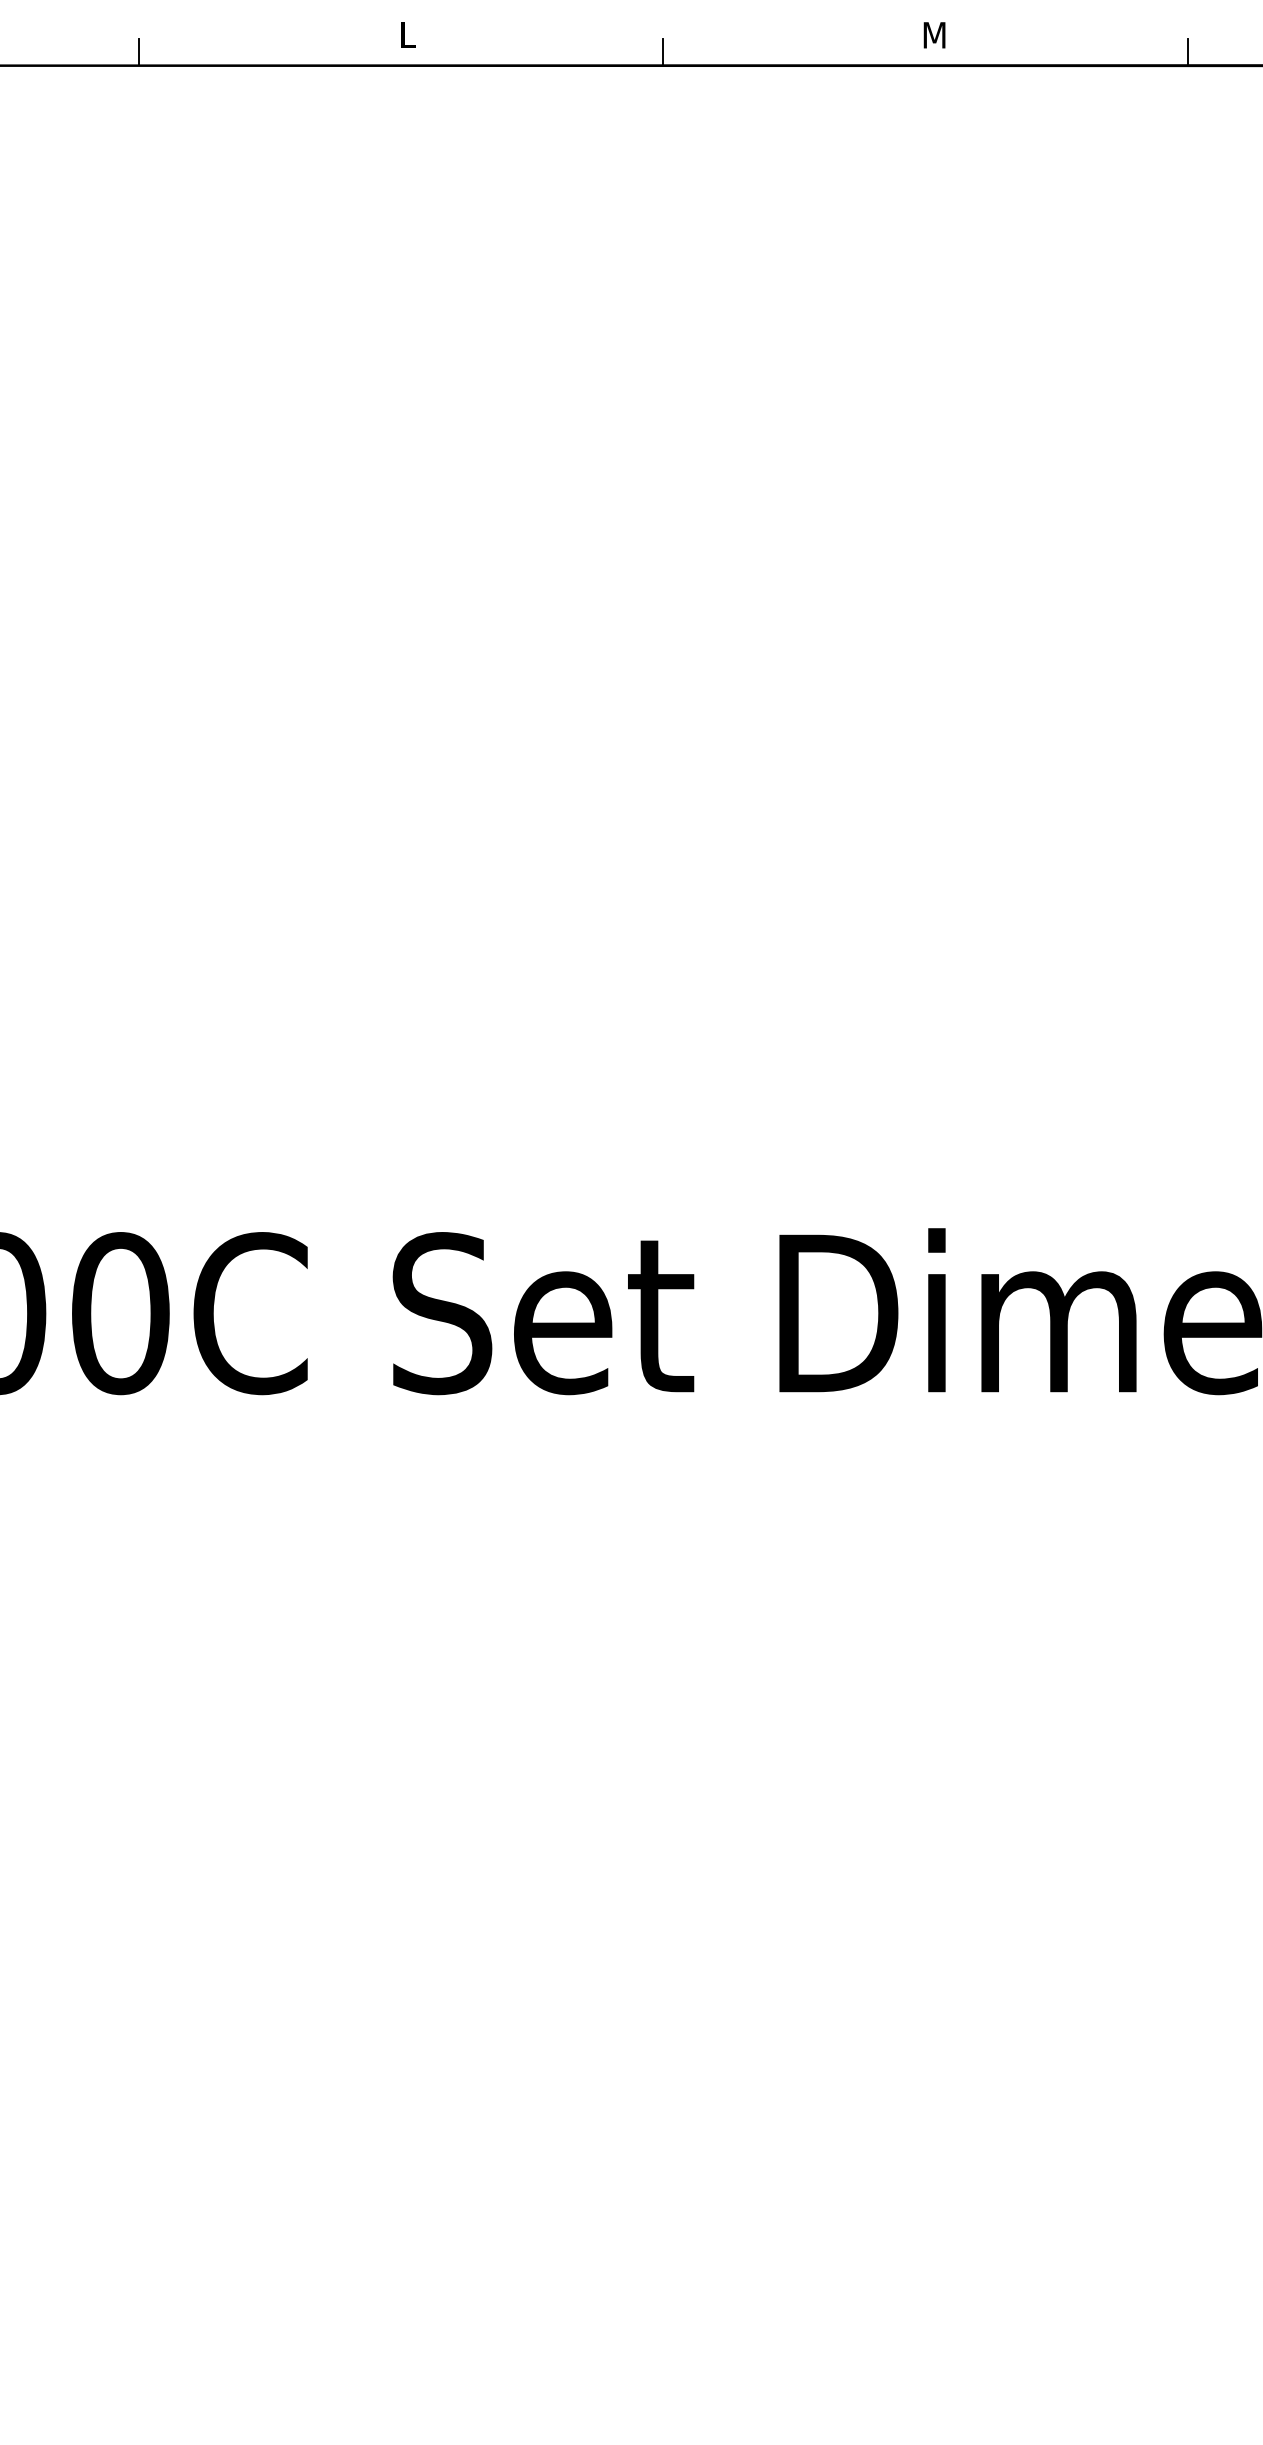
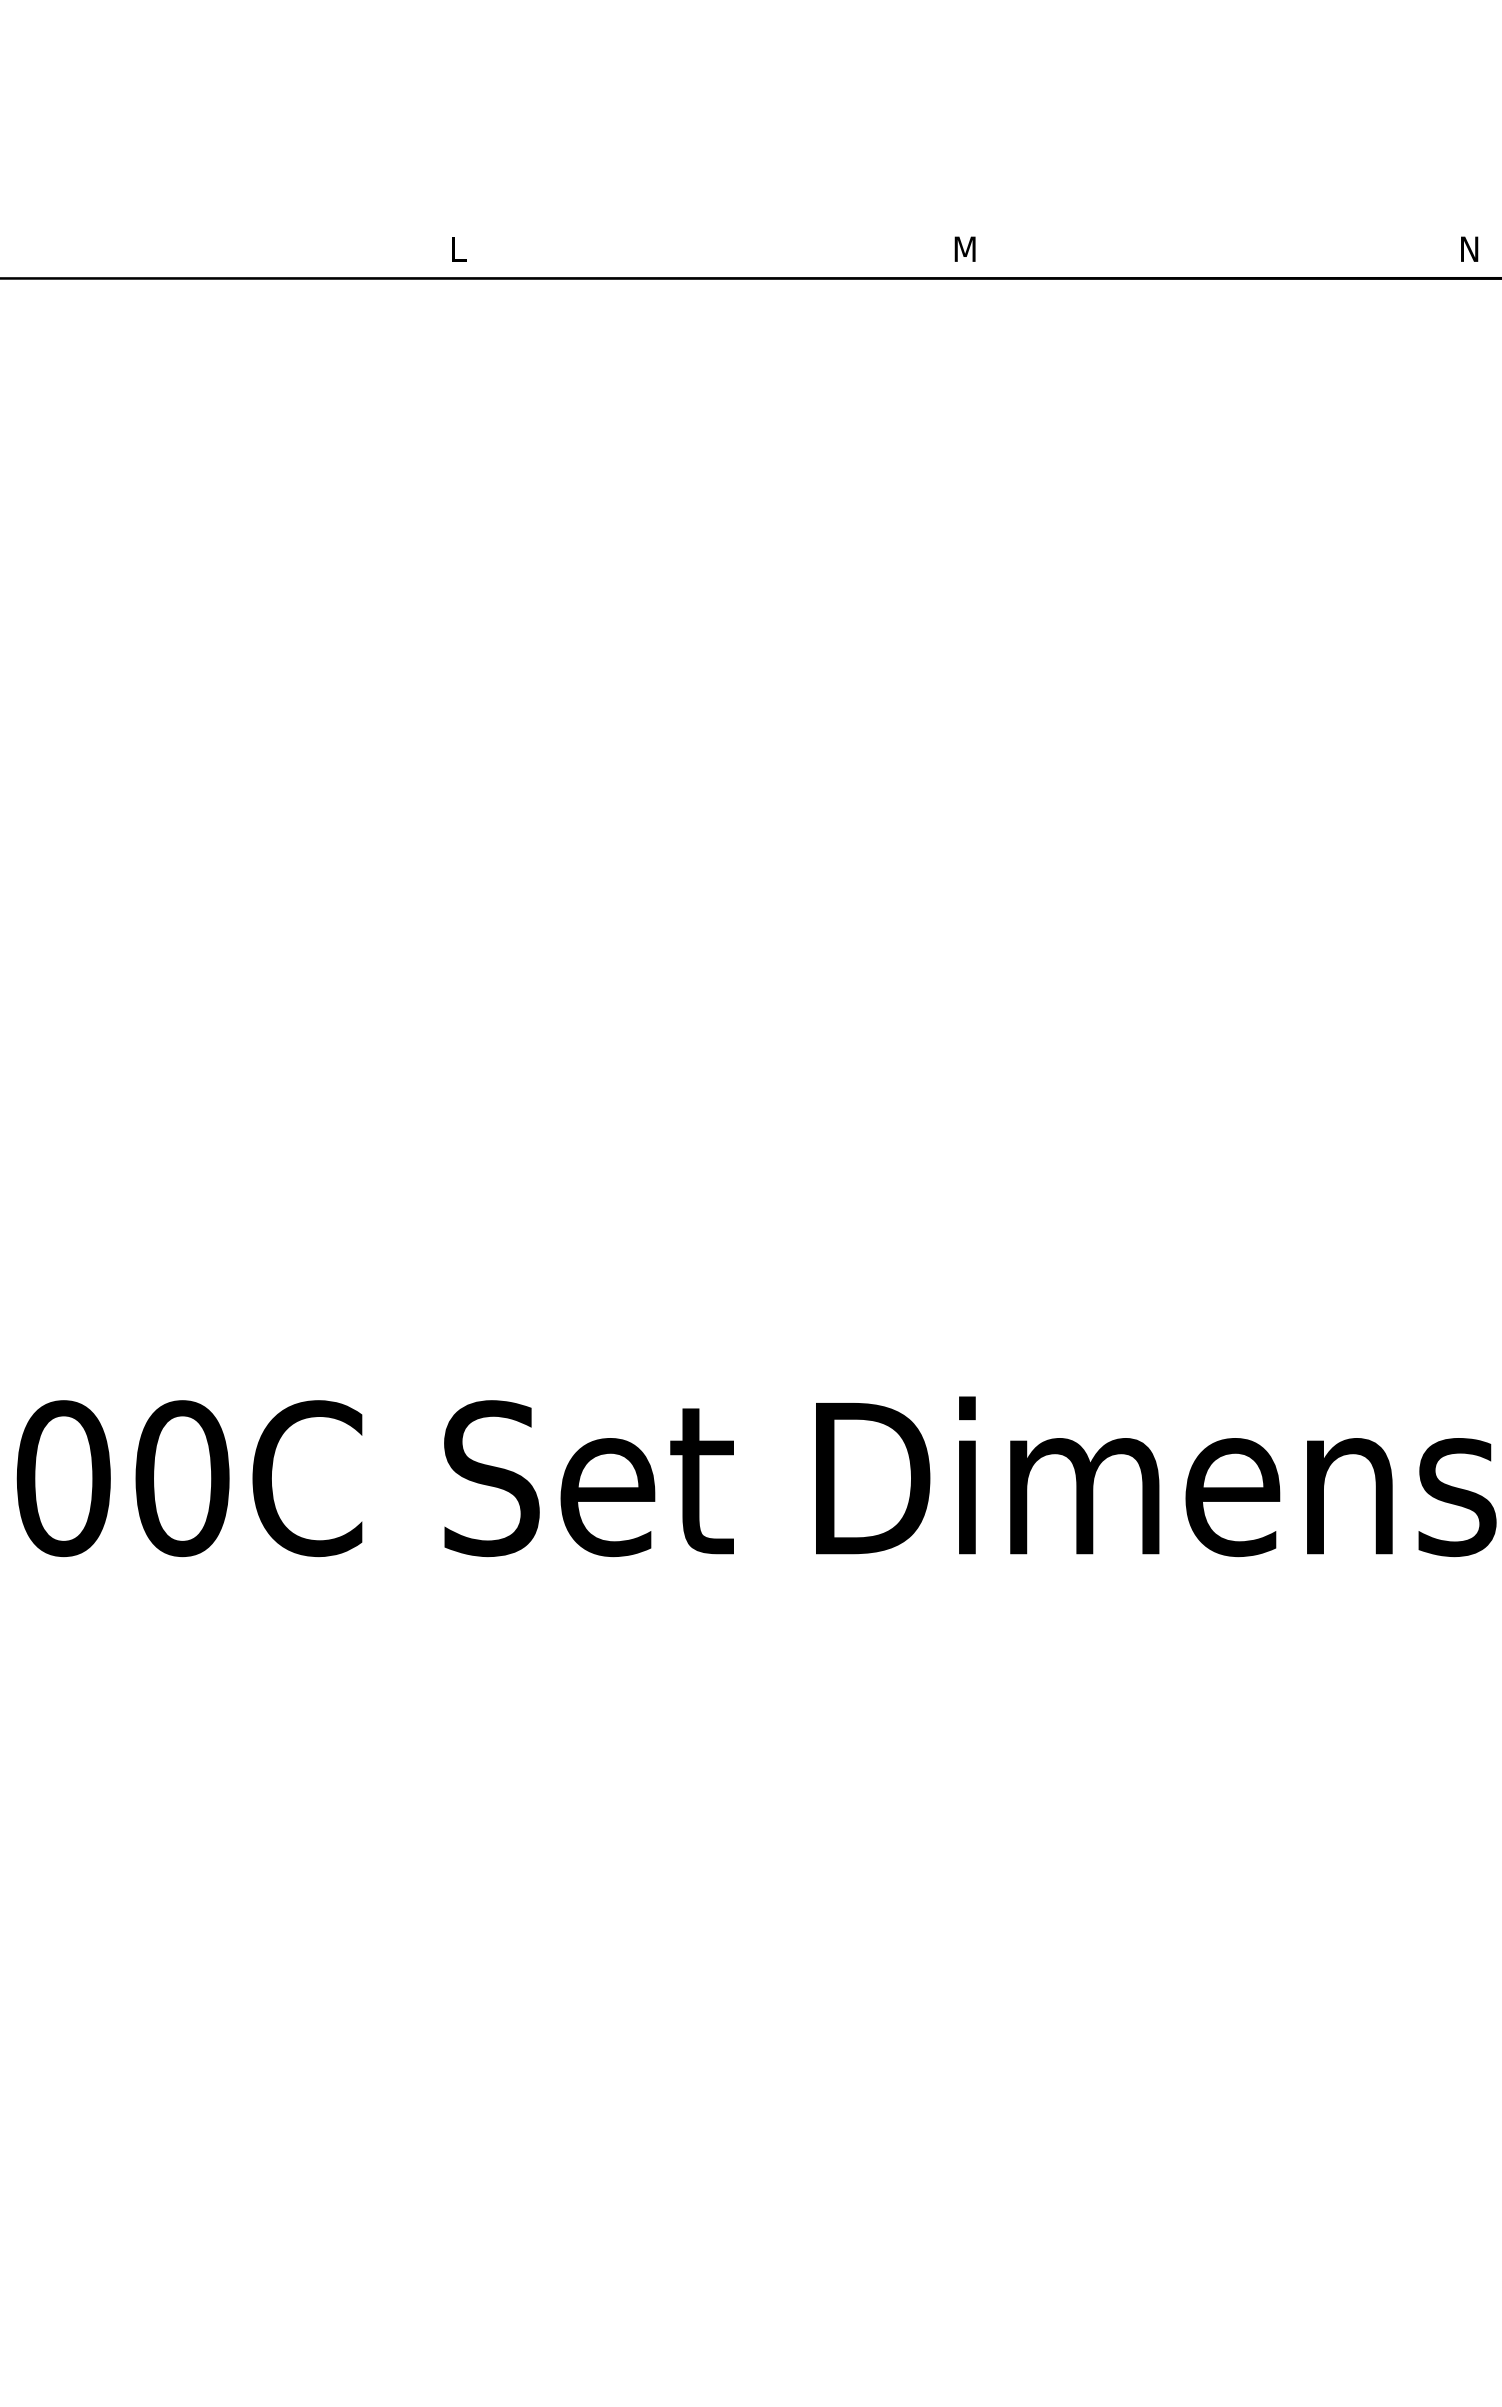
line: (138, 51) -> (199, 264), removed
line: (663, 51) -> (704, 264), removed
line: (1187, 51) -> (1208, 264), removed

